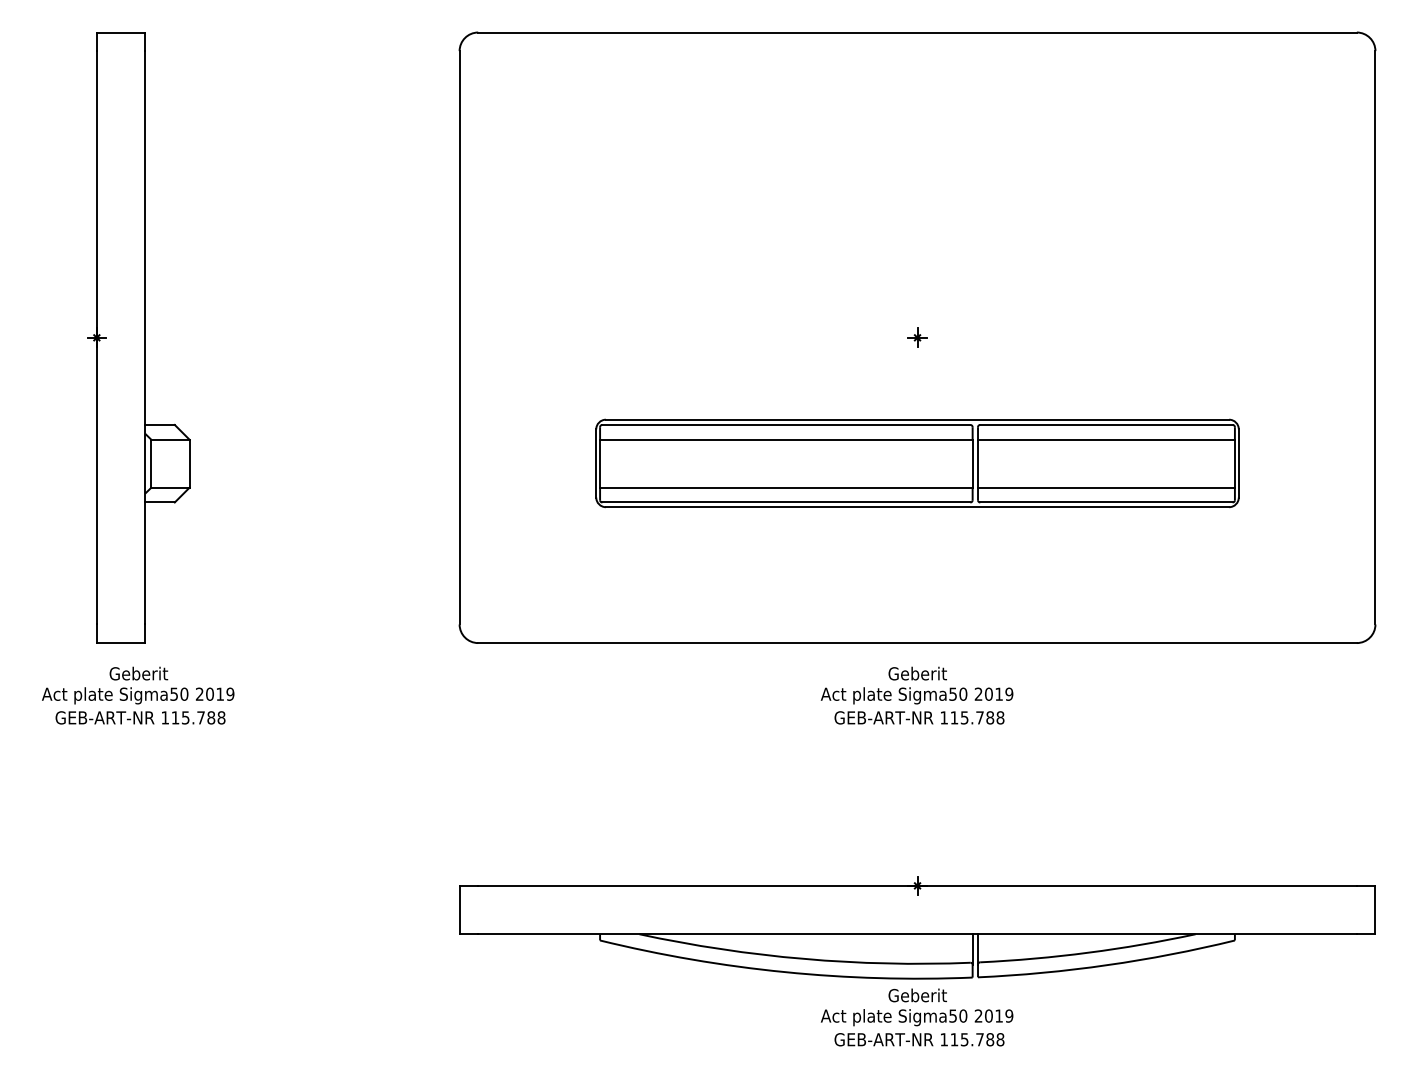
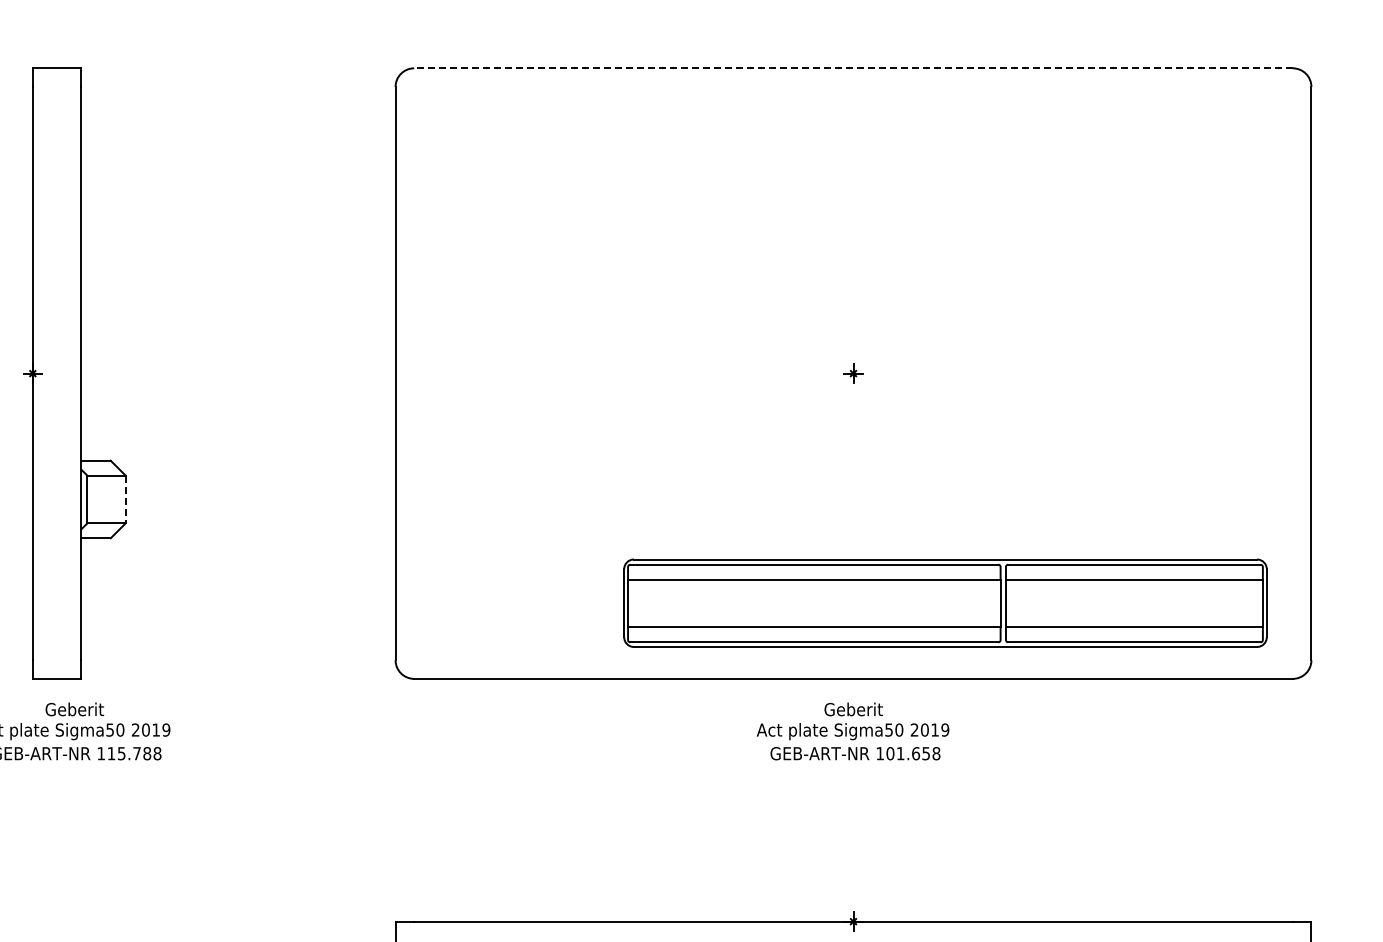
line: (917, 32) -> (853, 68), solid -> dashed
line: (189, 463) -> (125, 499), solid -> dashed
part: (917, 463) -> (945, 603), moved
text: (972, 717) -> (908, 753), 115.788 -> 101.658

